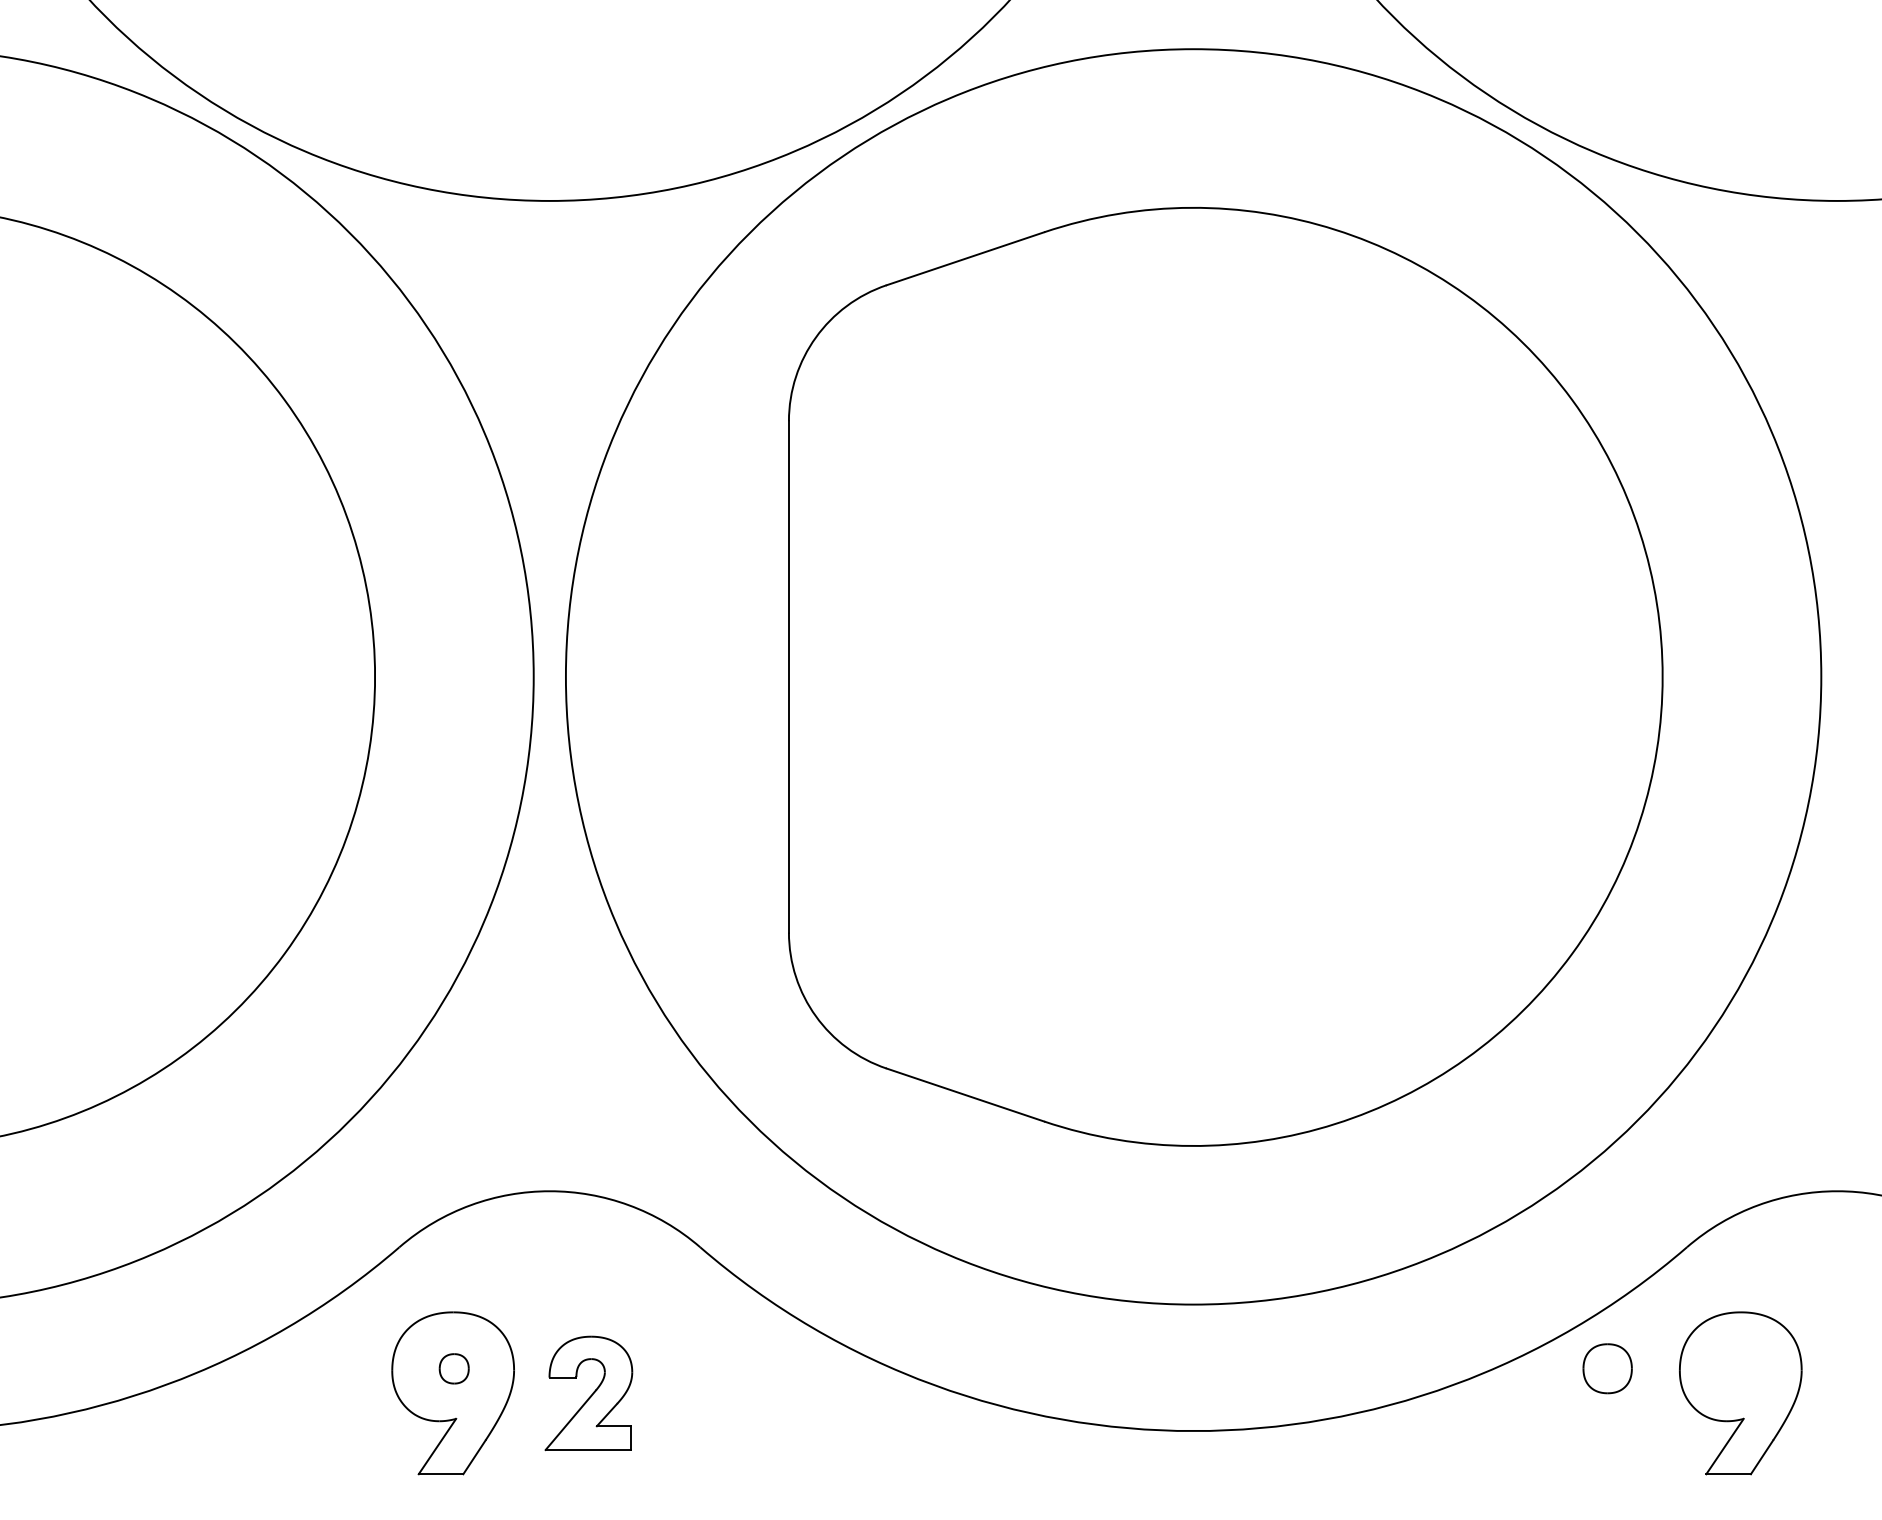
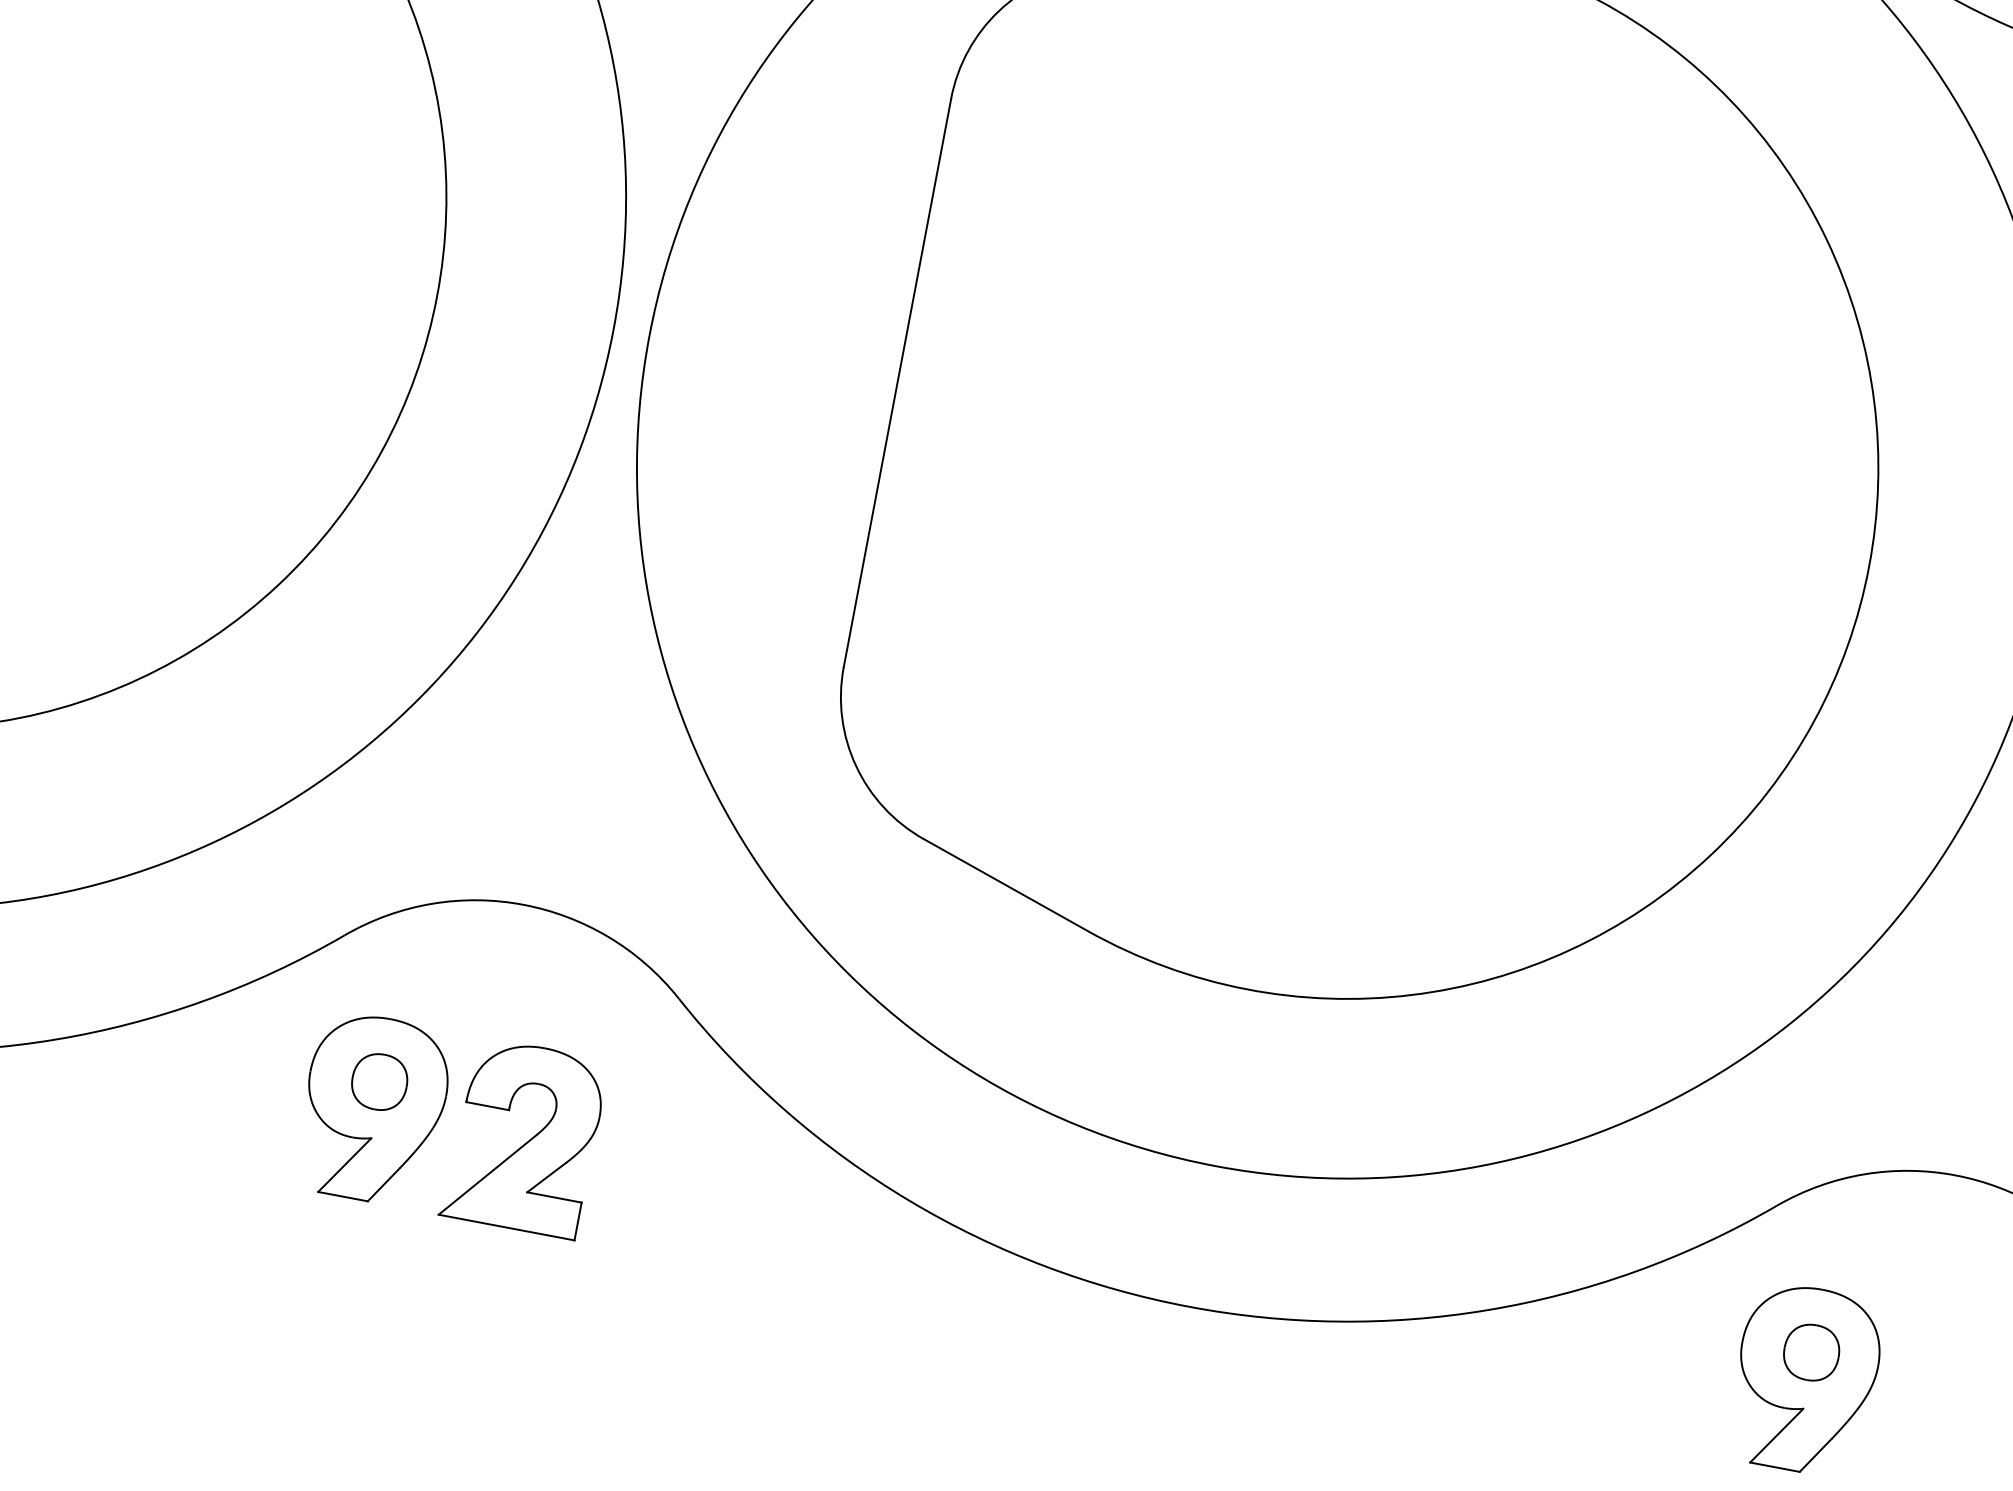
part: (454, 1368) -> (380, 1081), size x1.67
part: (1607, 1368) -> (1811, 1352), moved
part: (588, 1393) -> (523, 1137), size x1.43

